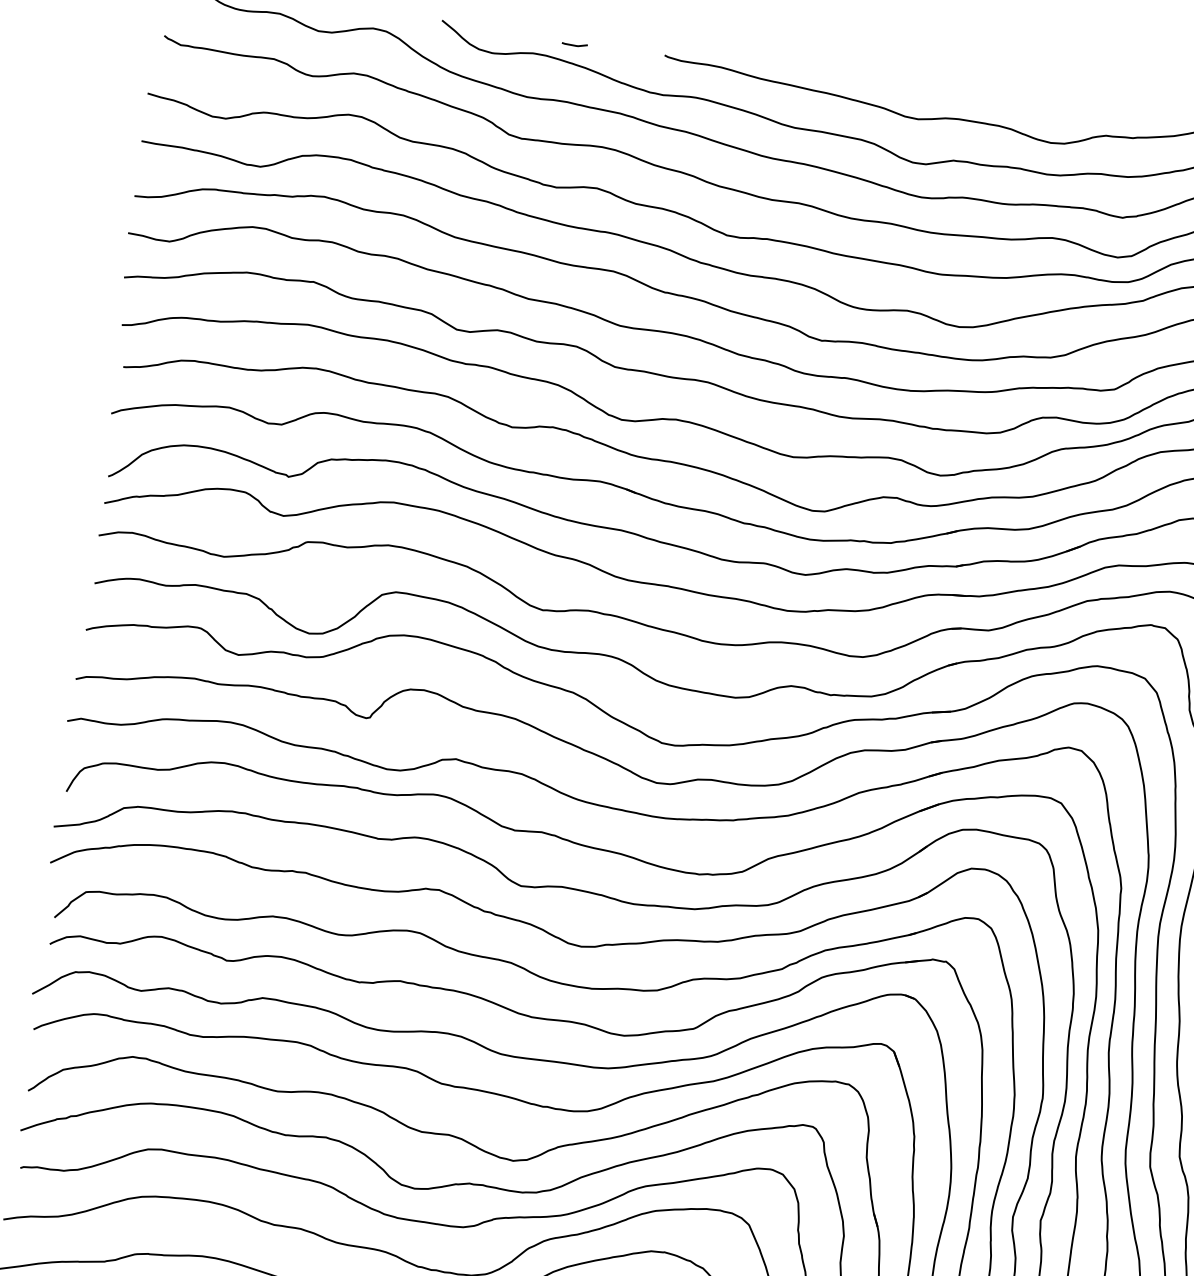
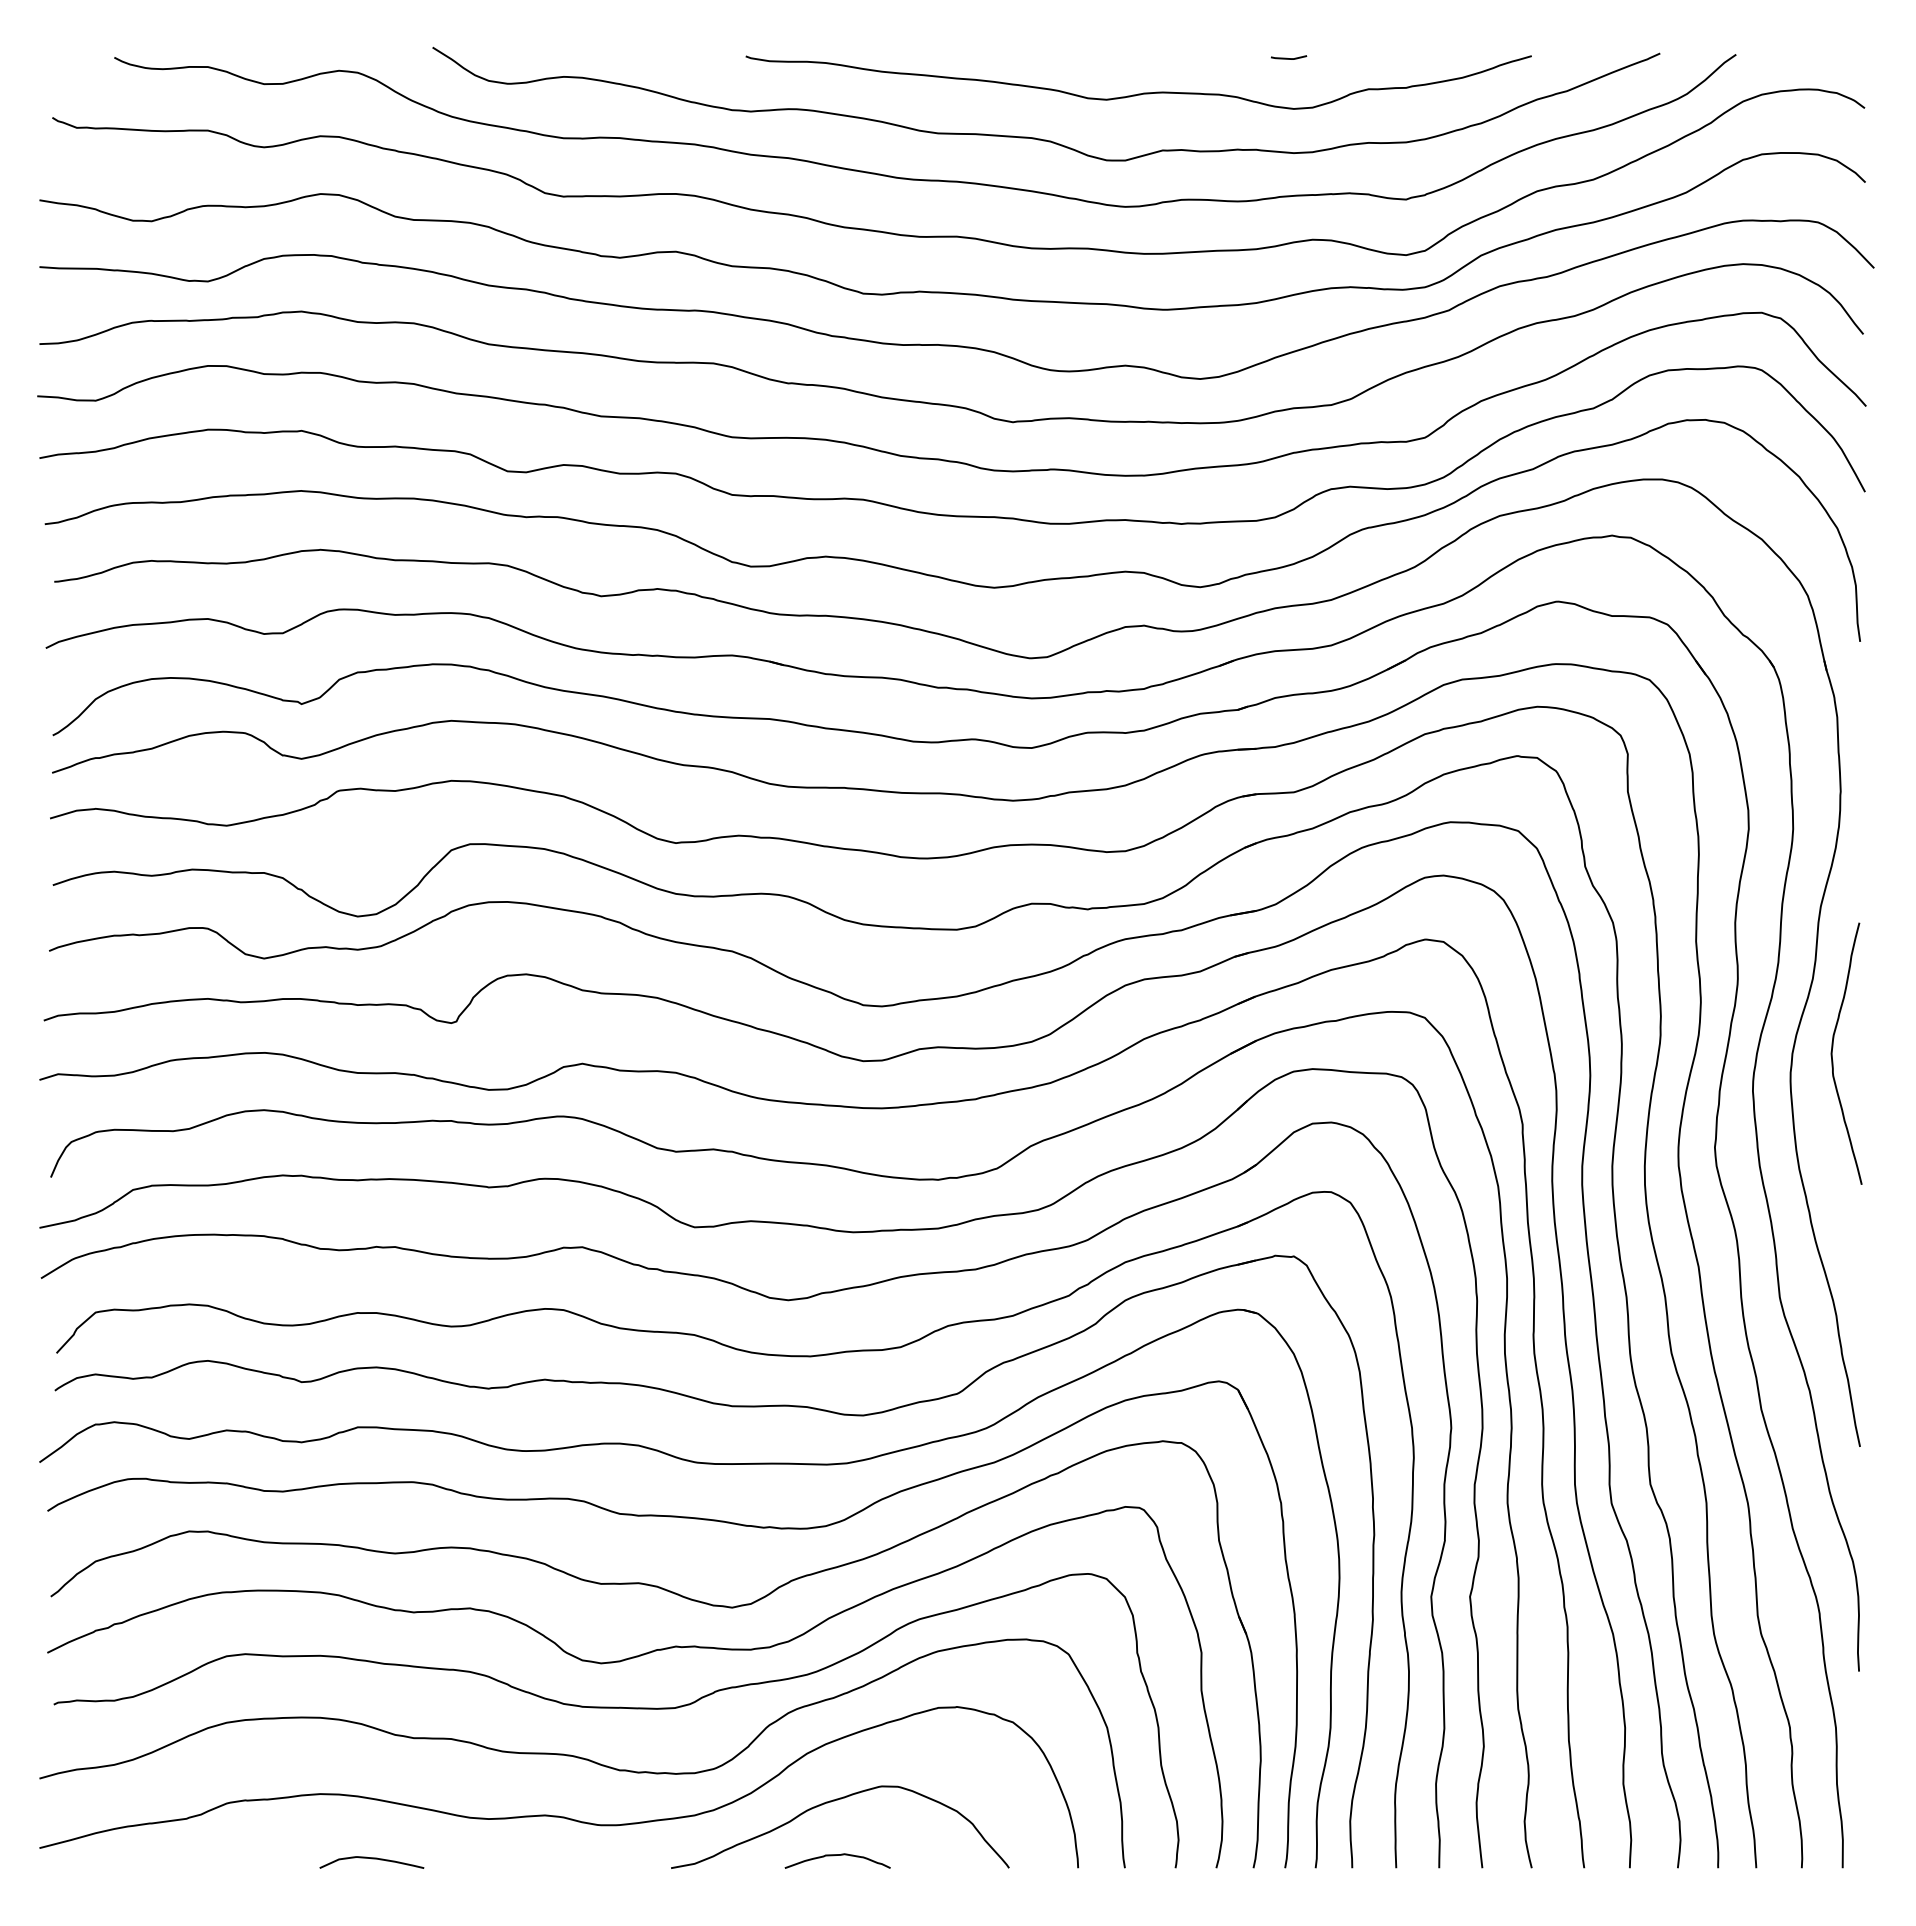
line: (575, 45) -> (1289, 58), moved

